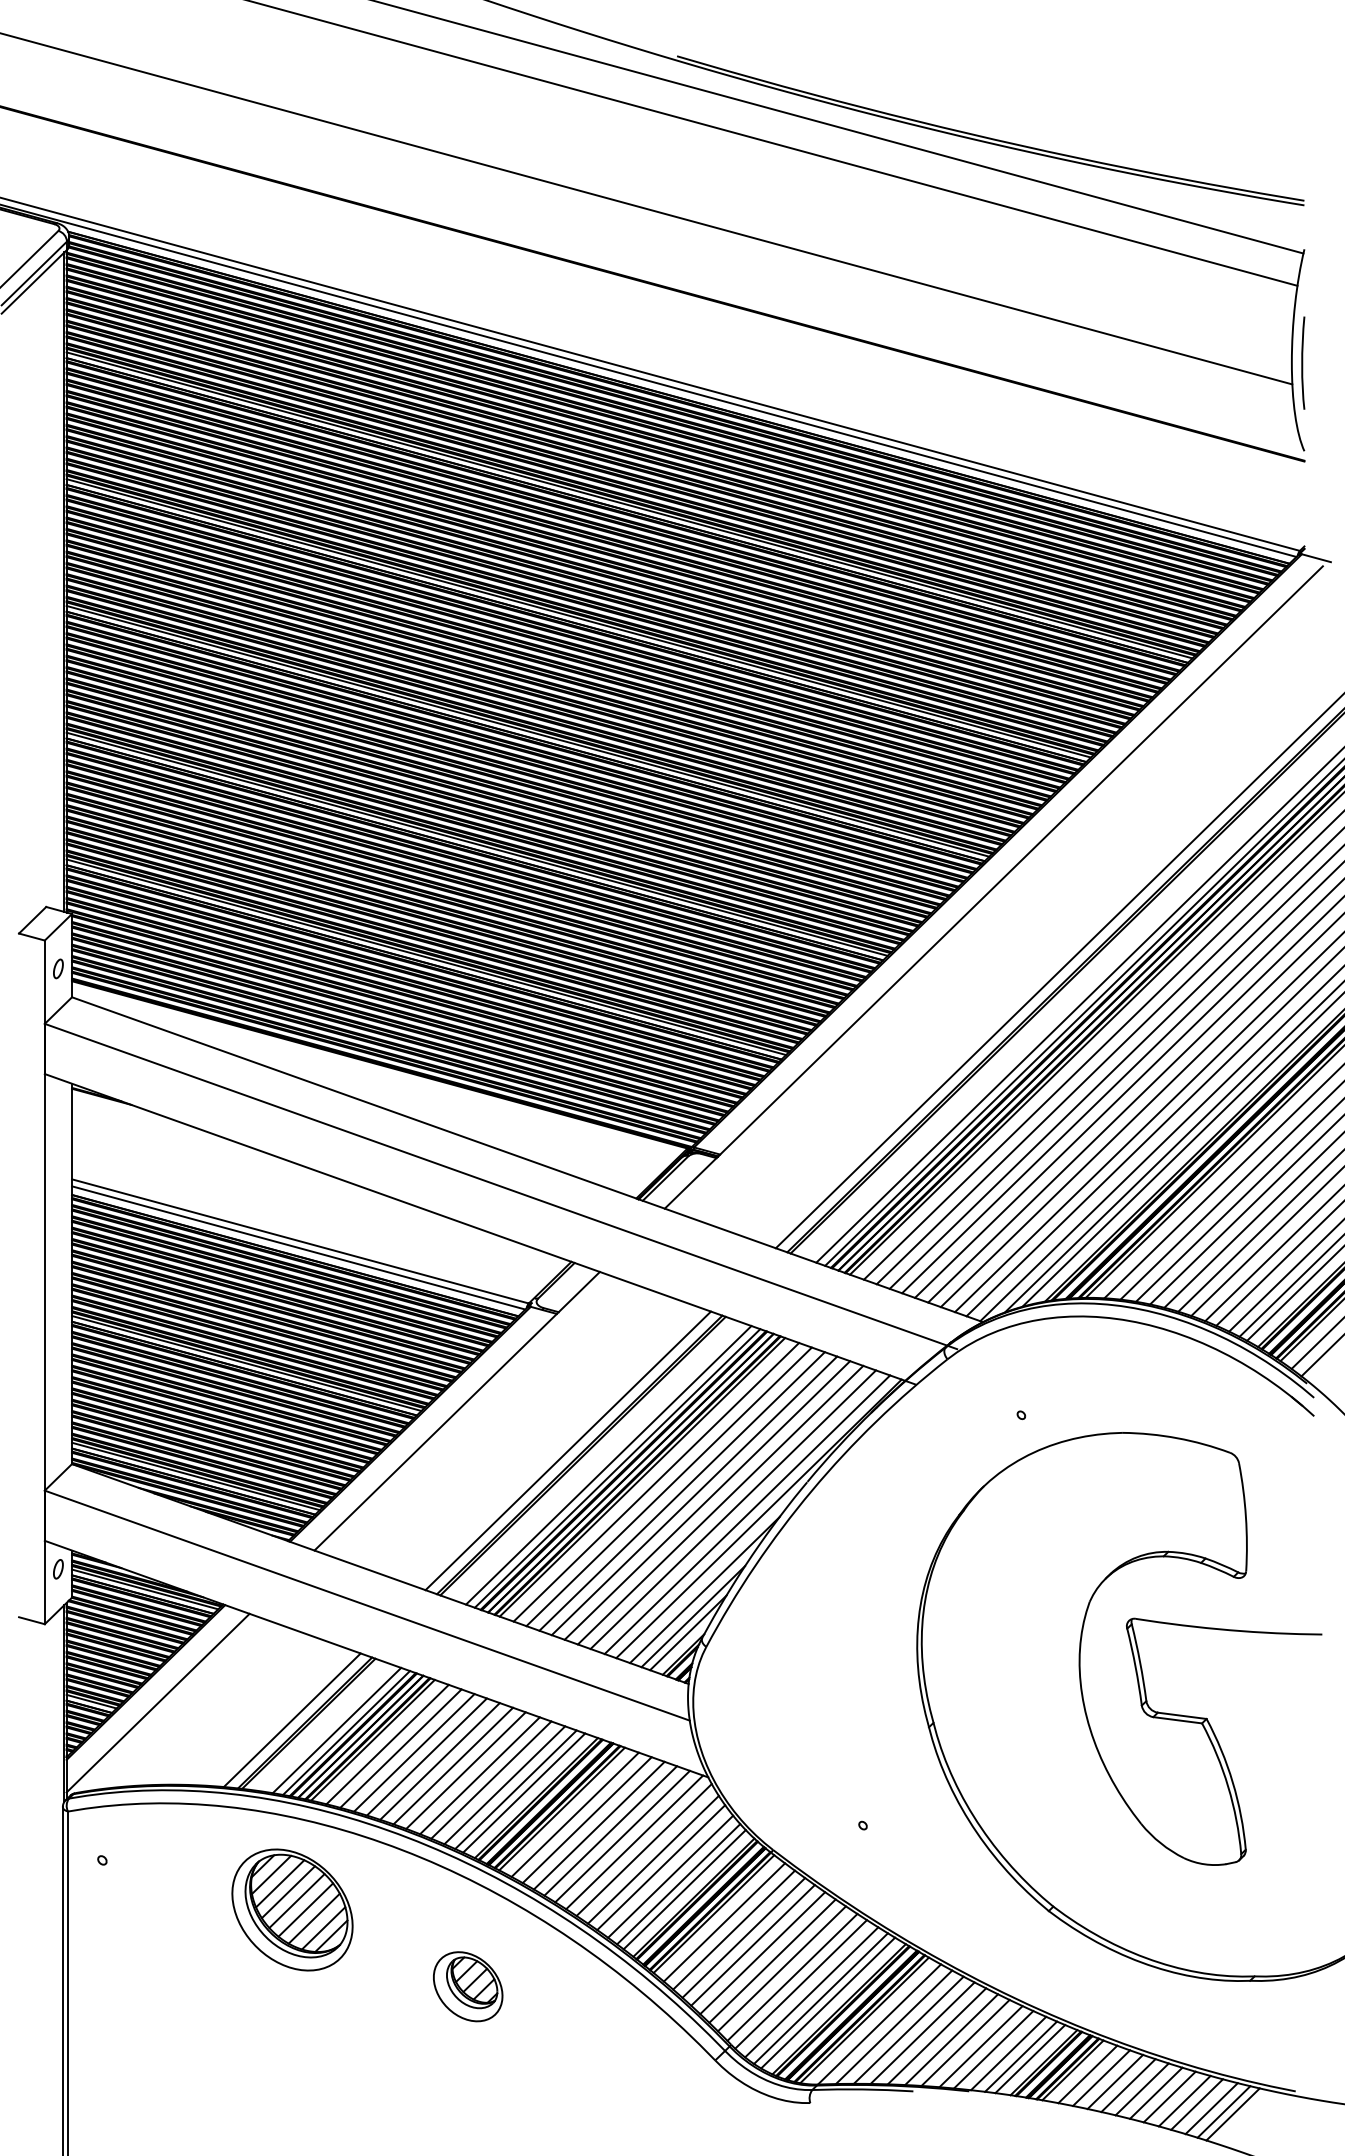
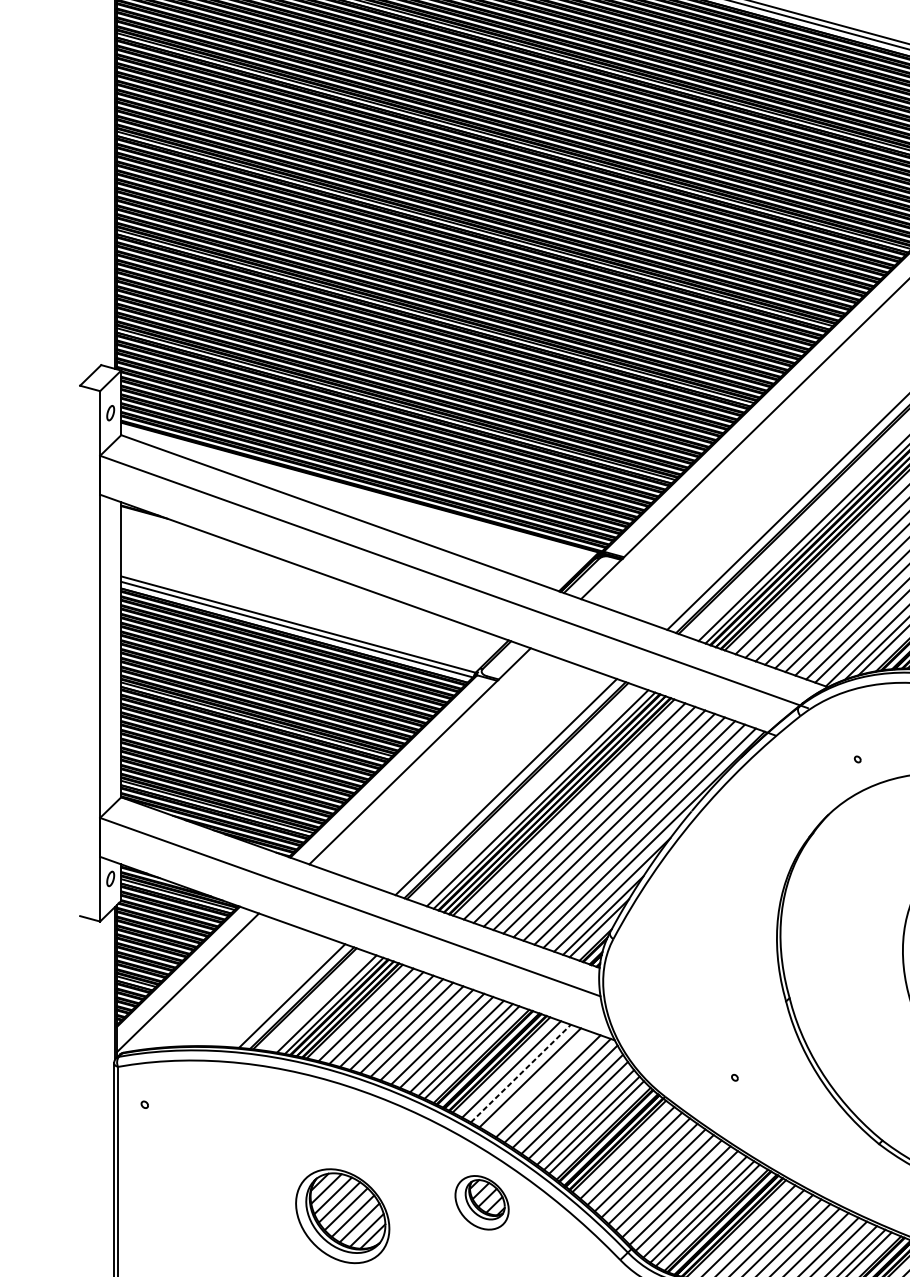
line: (587, 1819) -> (521, 1073), solid -> dashed
line: (610, 1830) -> (539, 1081), removed
part: (292, 1909) -> (342, 1215), moved
part: (468, 1986) -> (482, 1202), moved

